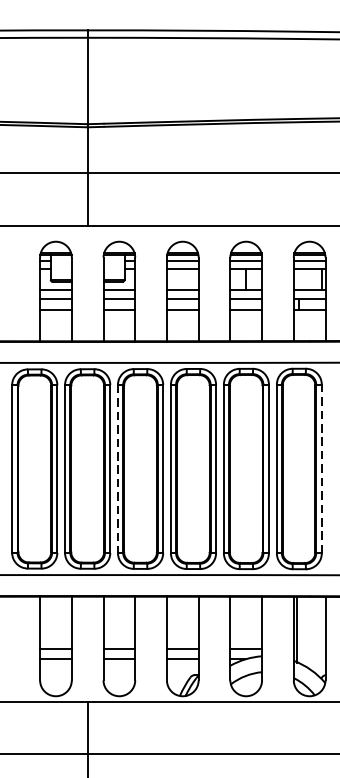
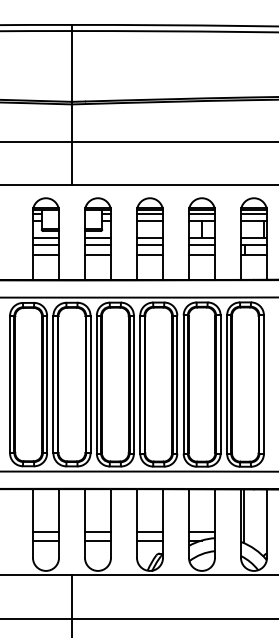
line: (117, 468) -> (96, 384), dashed -> solid
line: (321, 468) -> (263, 384), dashed -> solid

